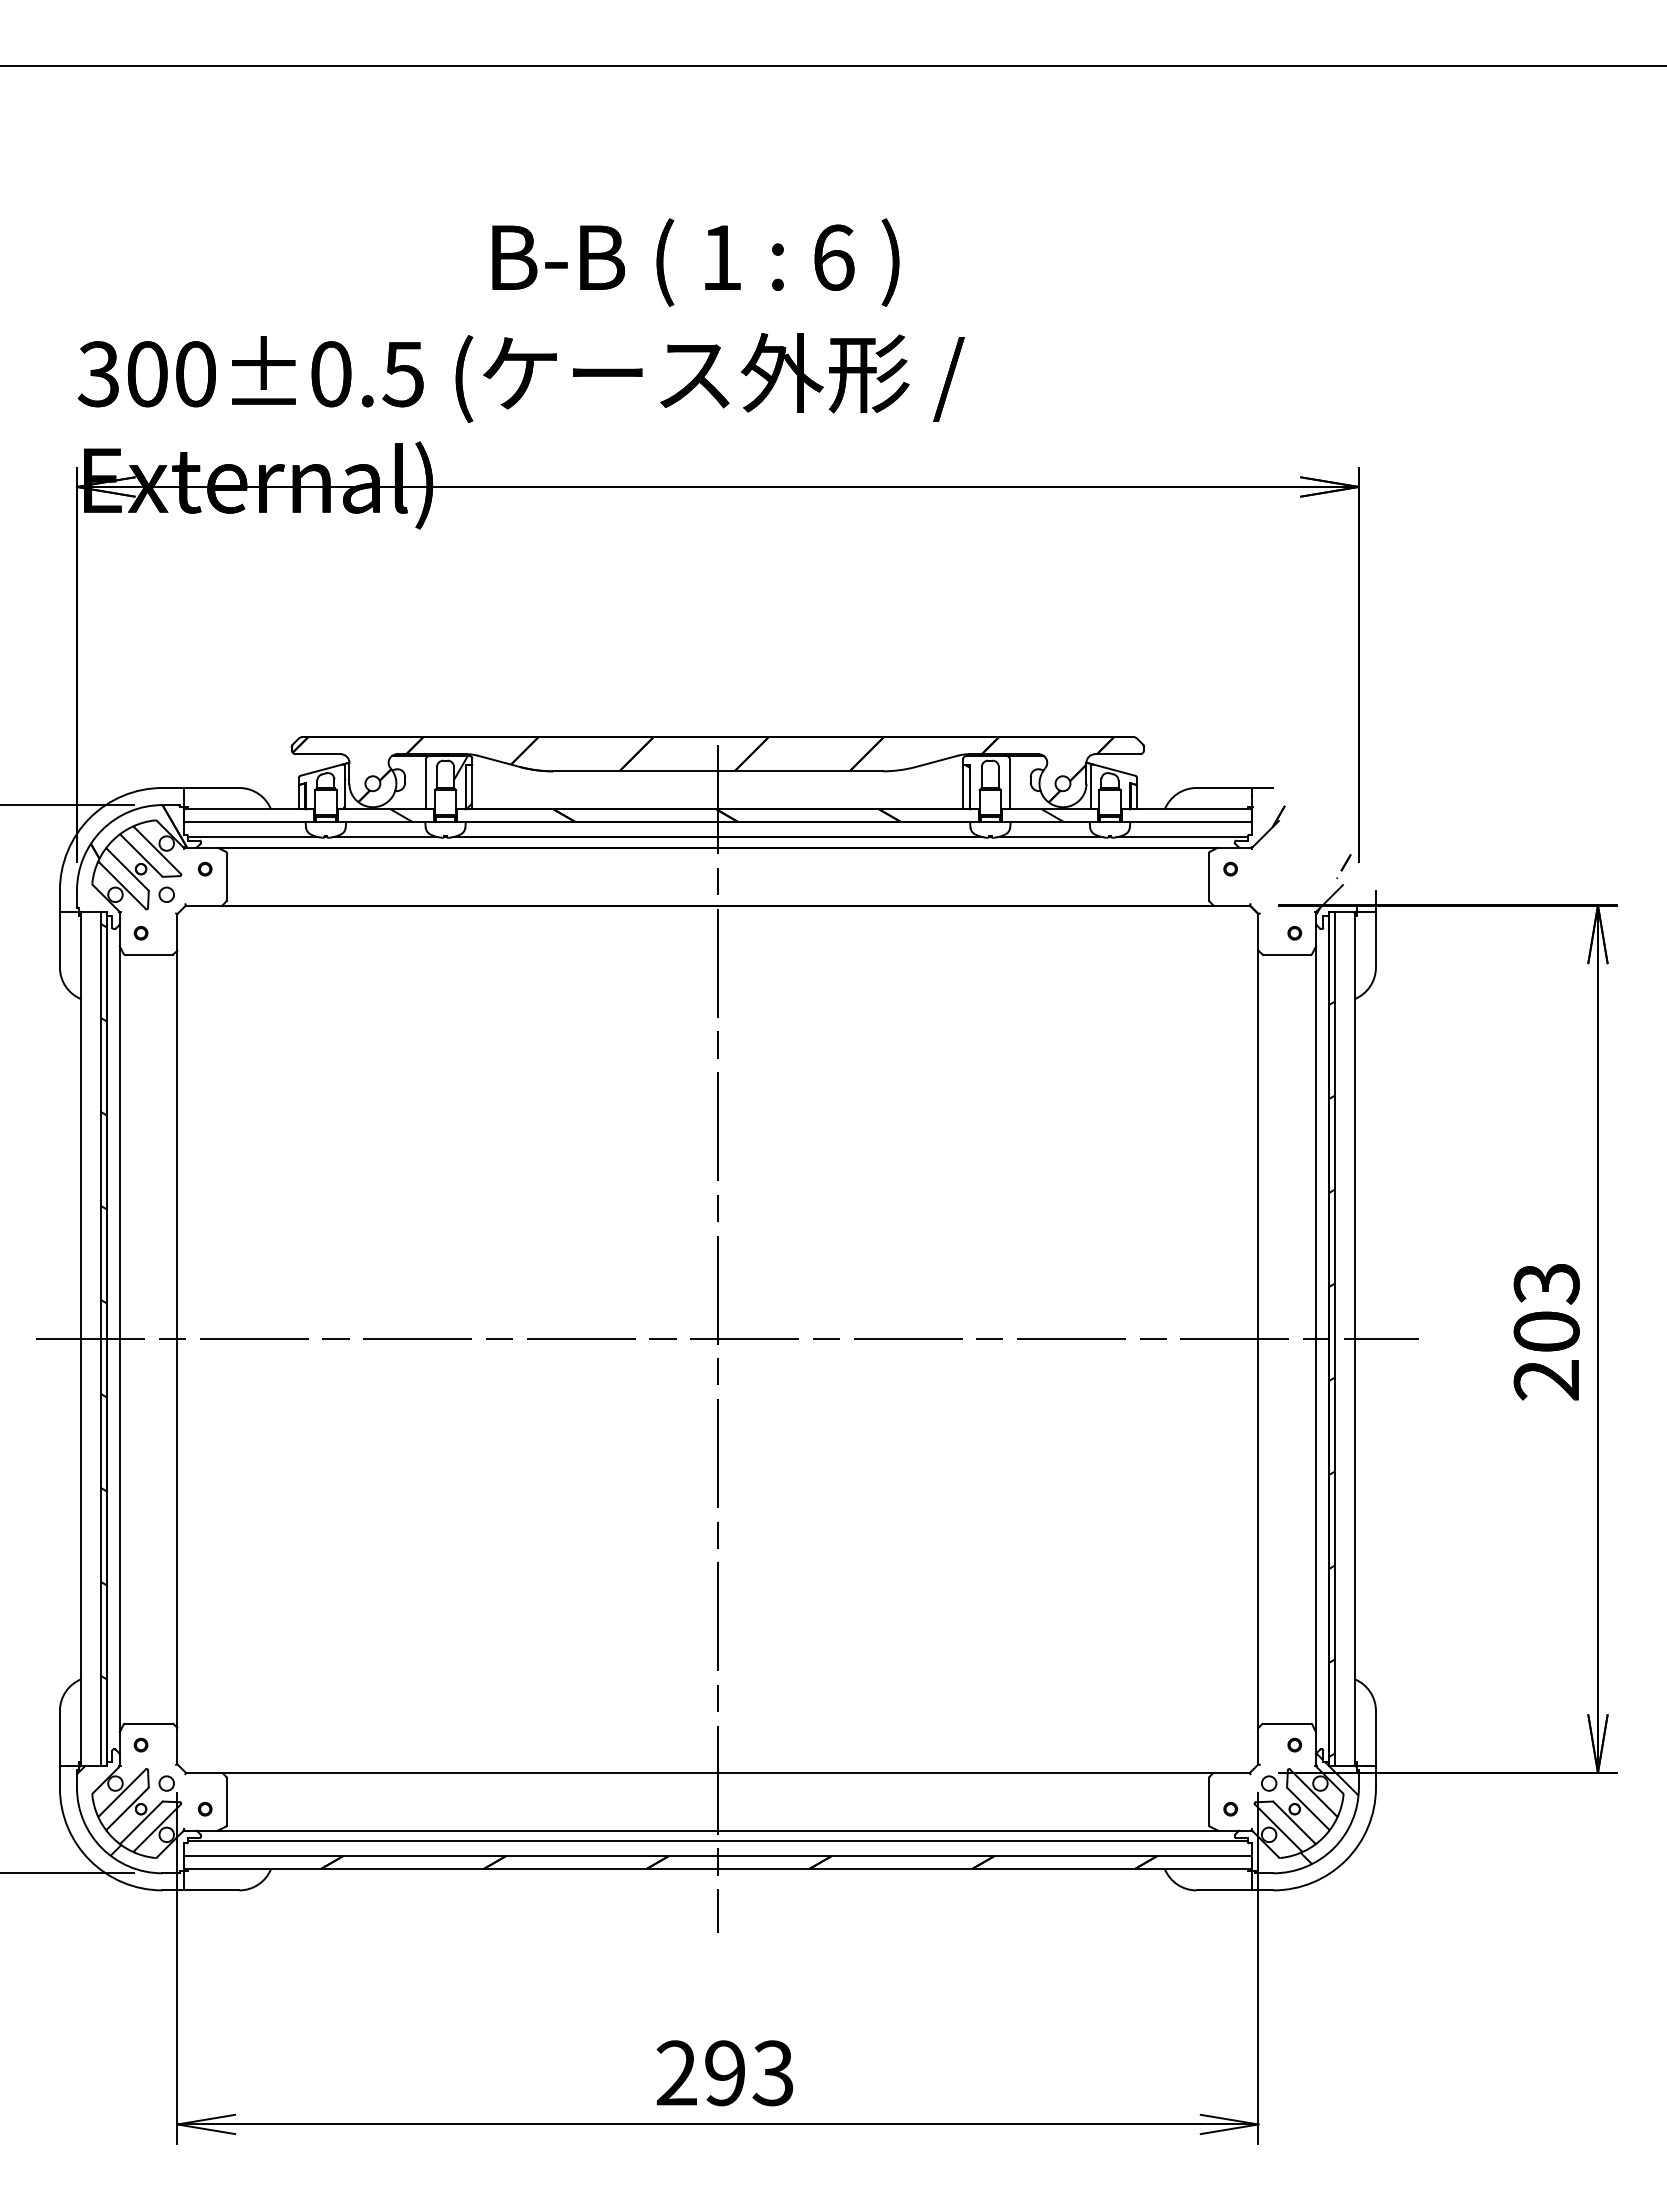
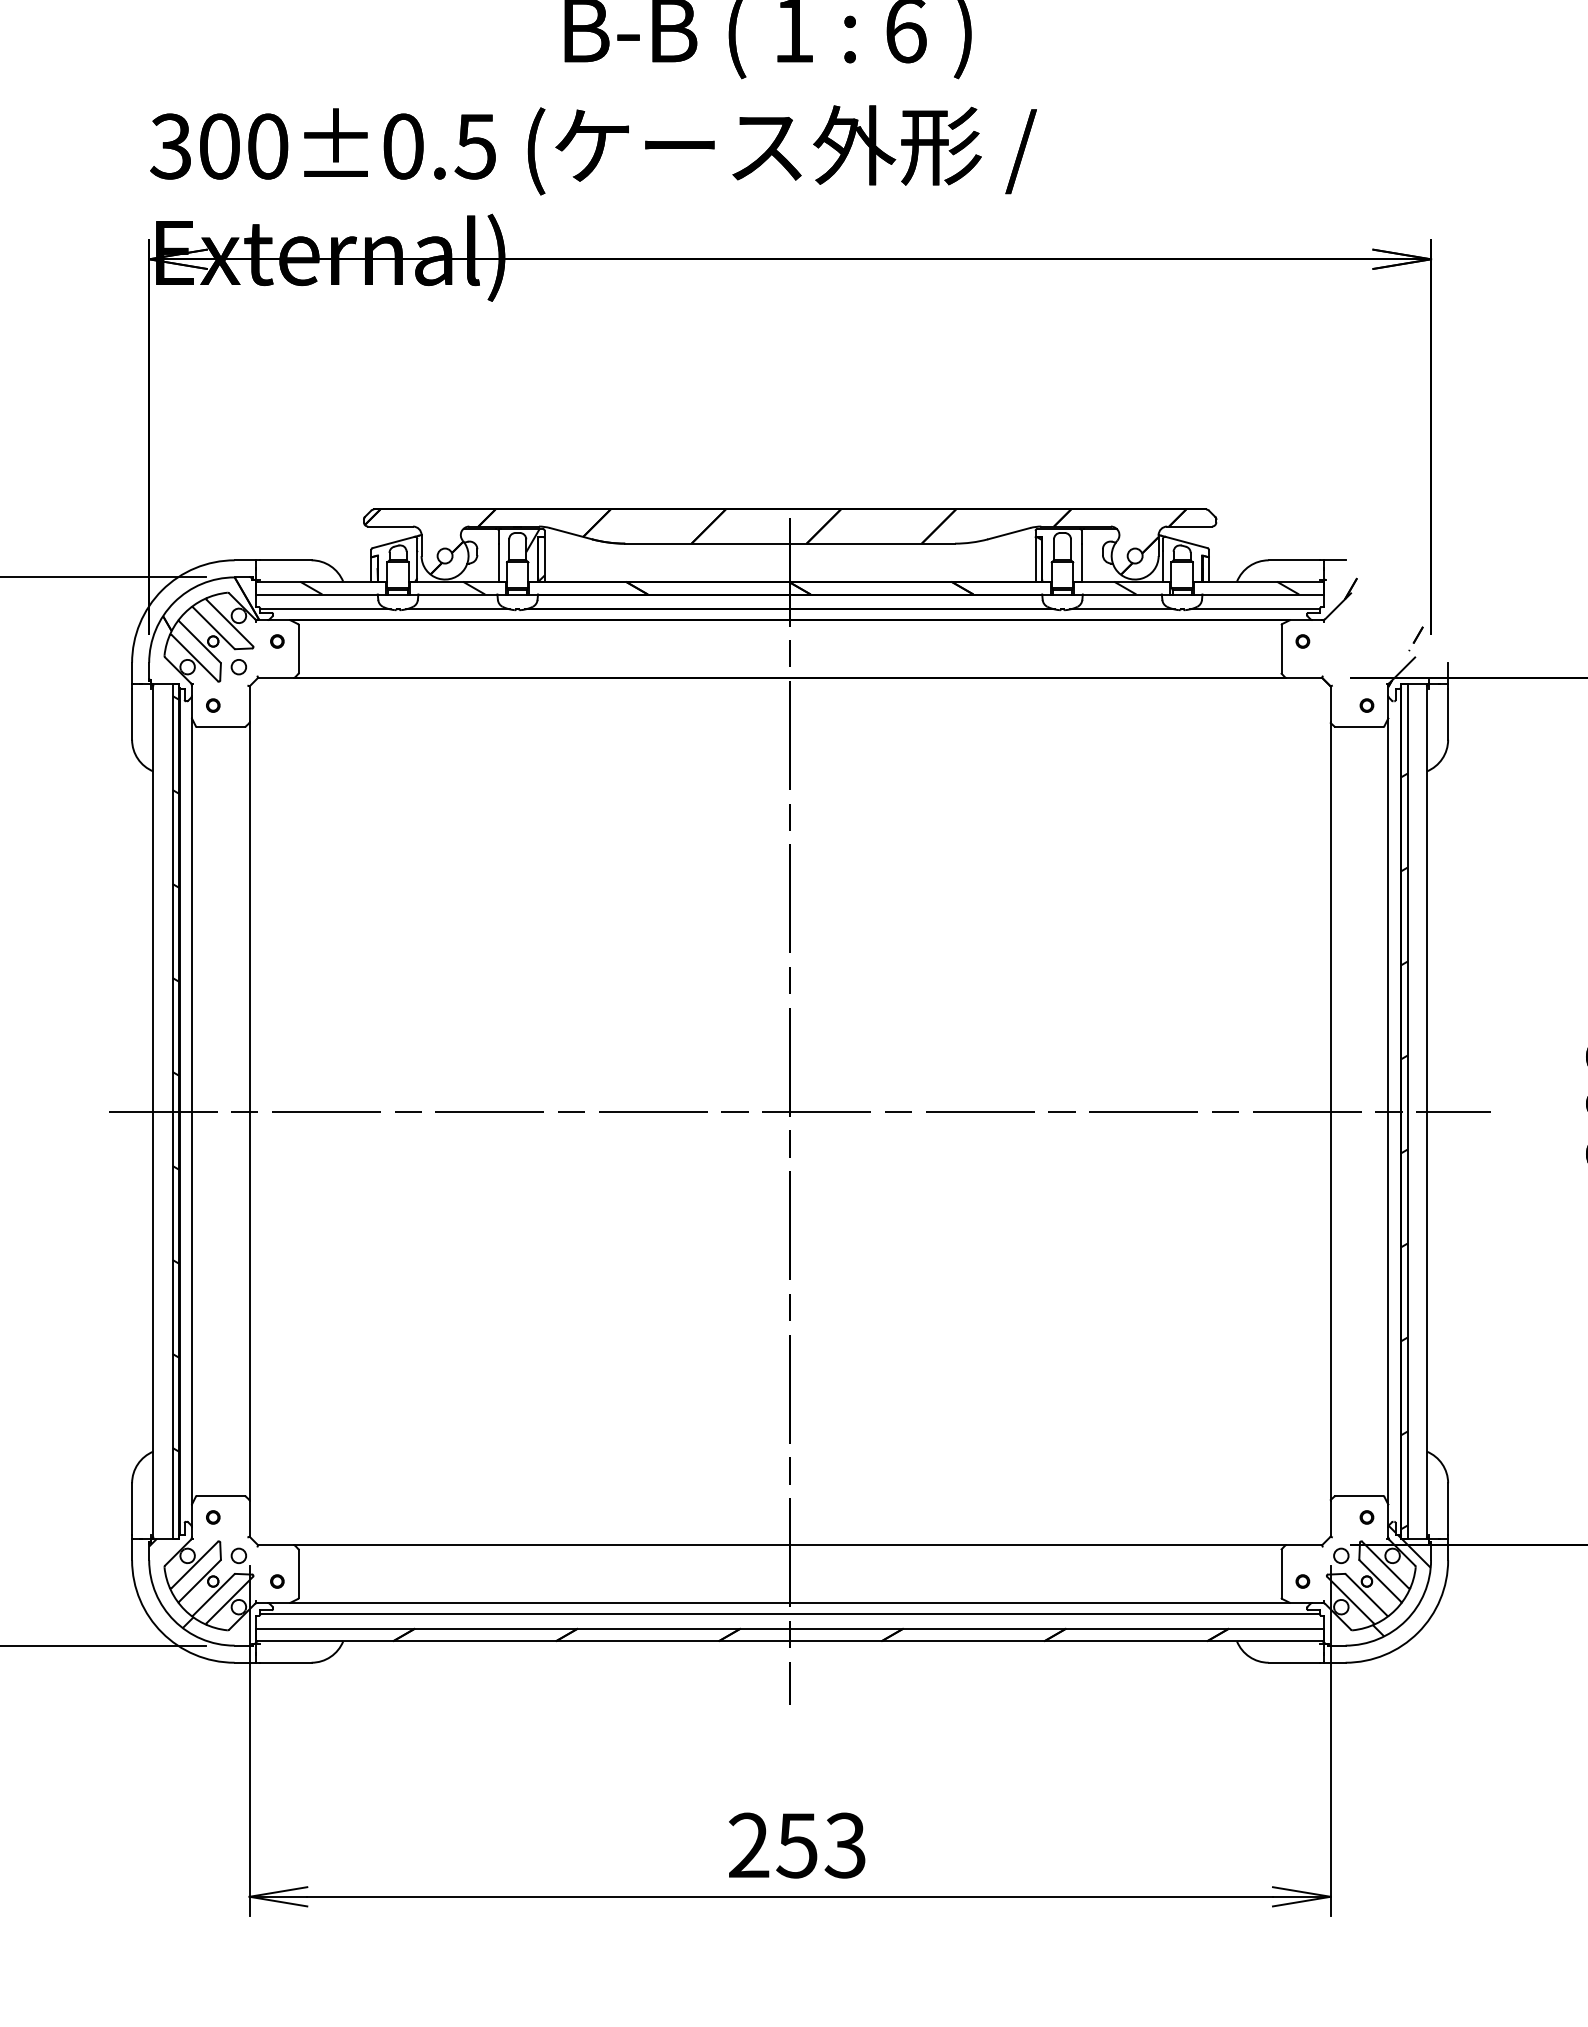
hatch: (238, 815) -> (310, 587), added
hatch: (1215, 815) -> (1287, 587), added
text: (724, 2073) -> (796, 1845), 293 -> 253

